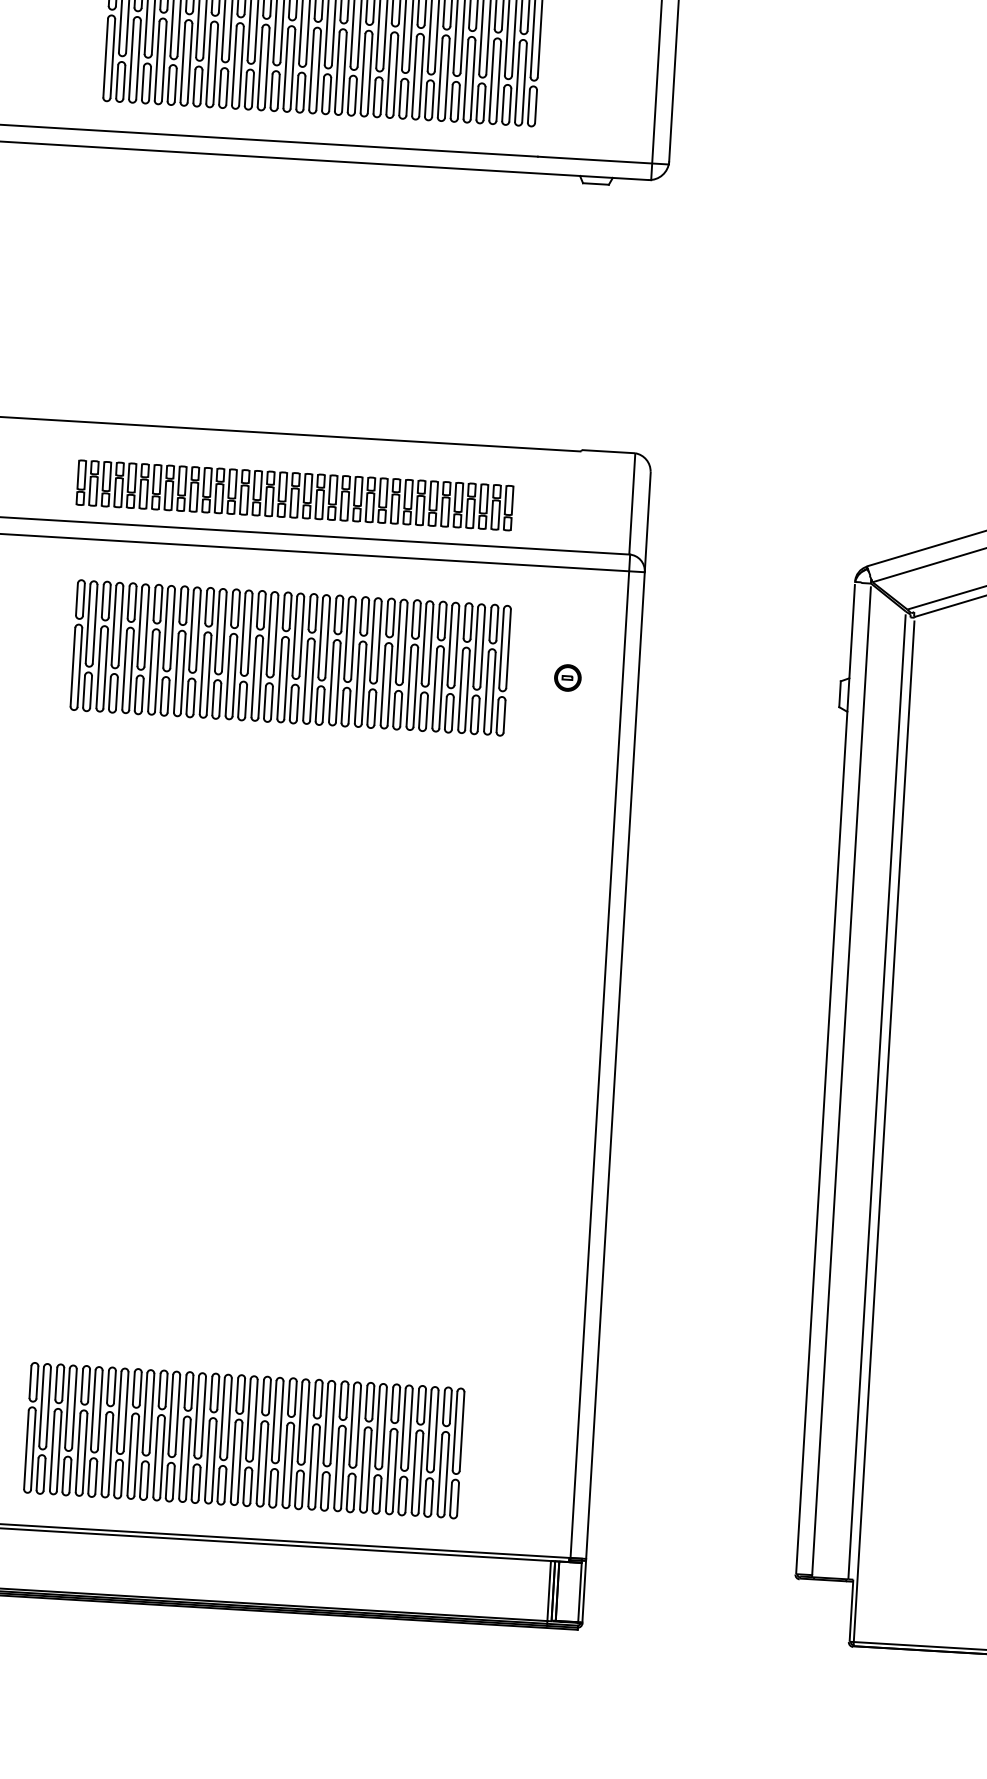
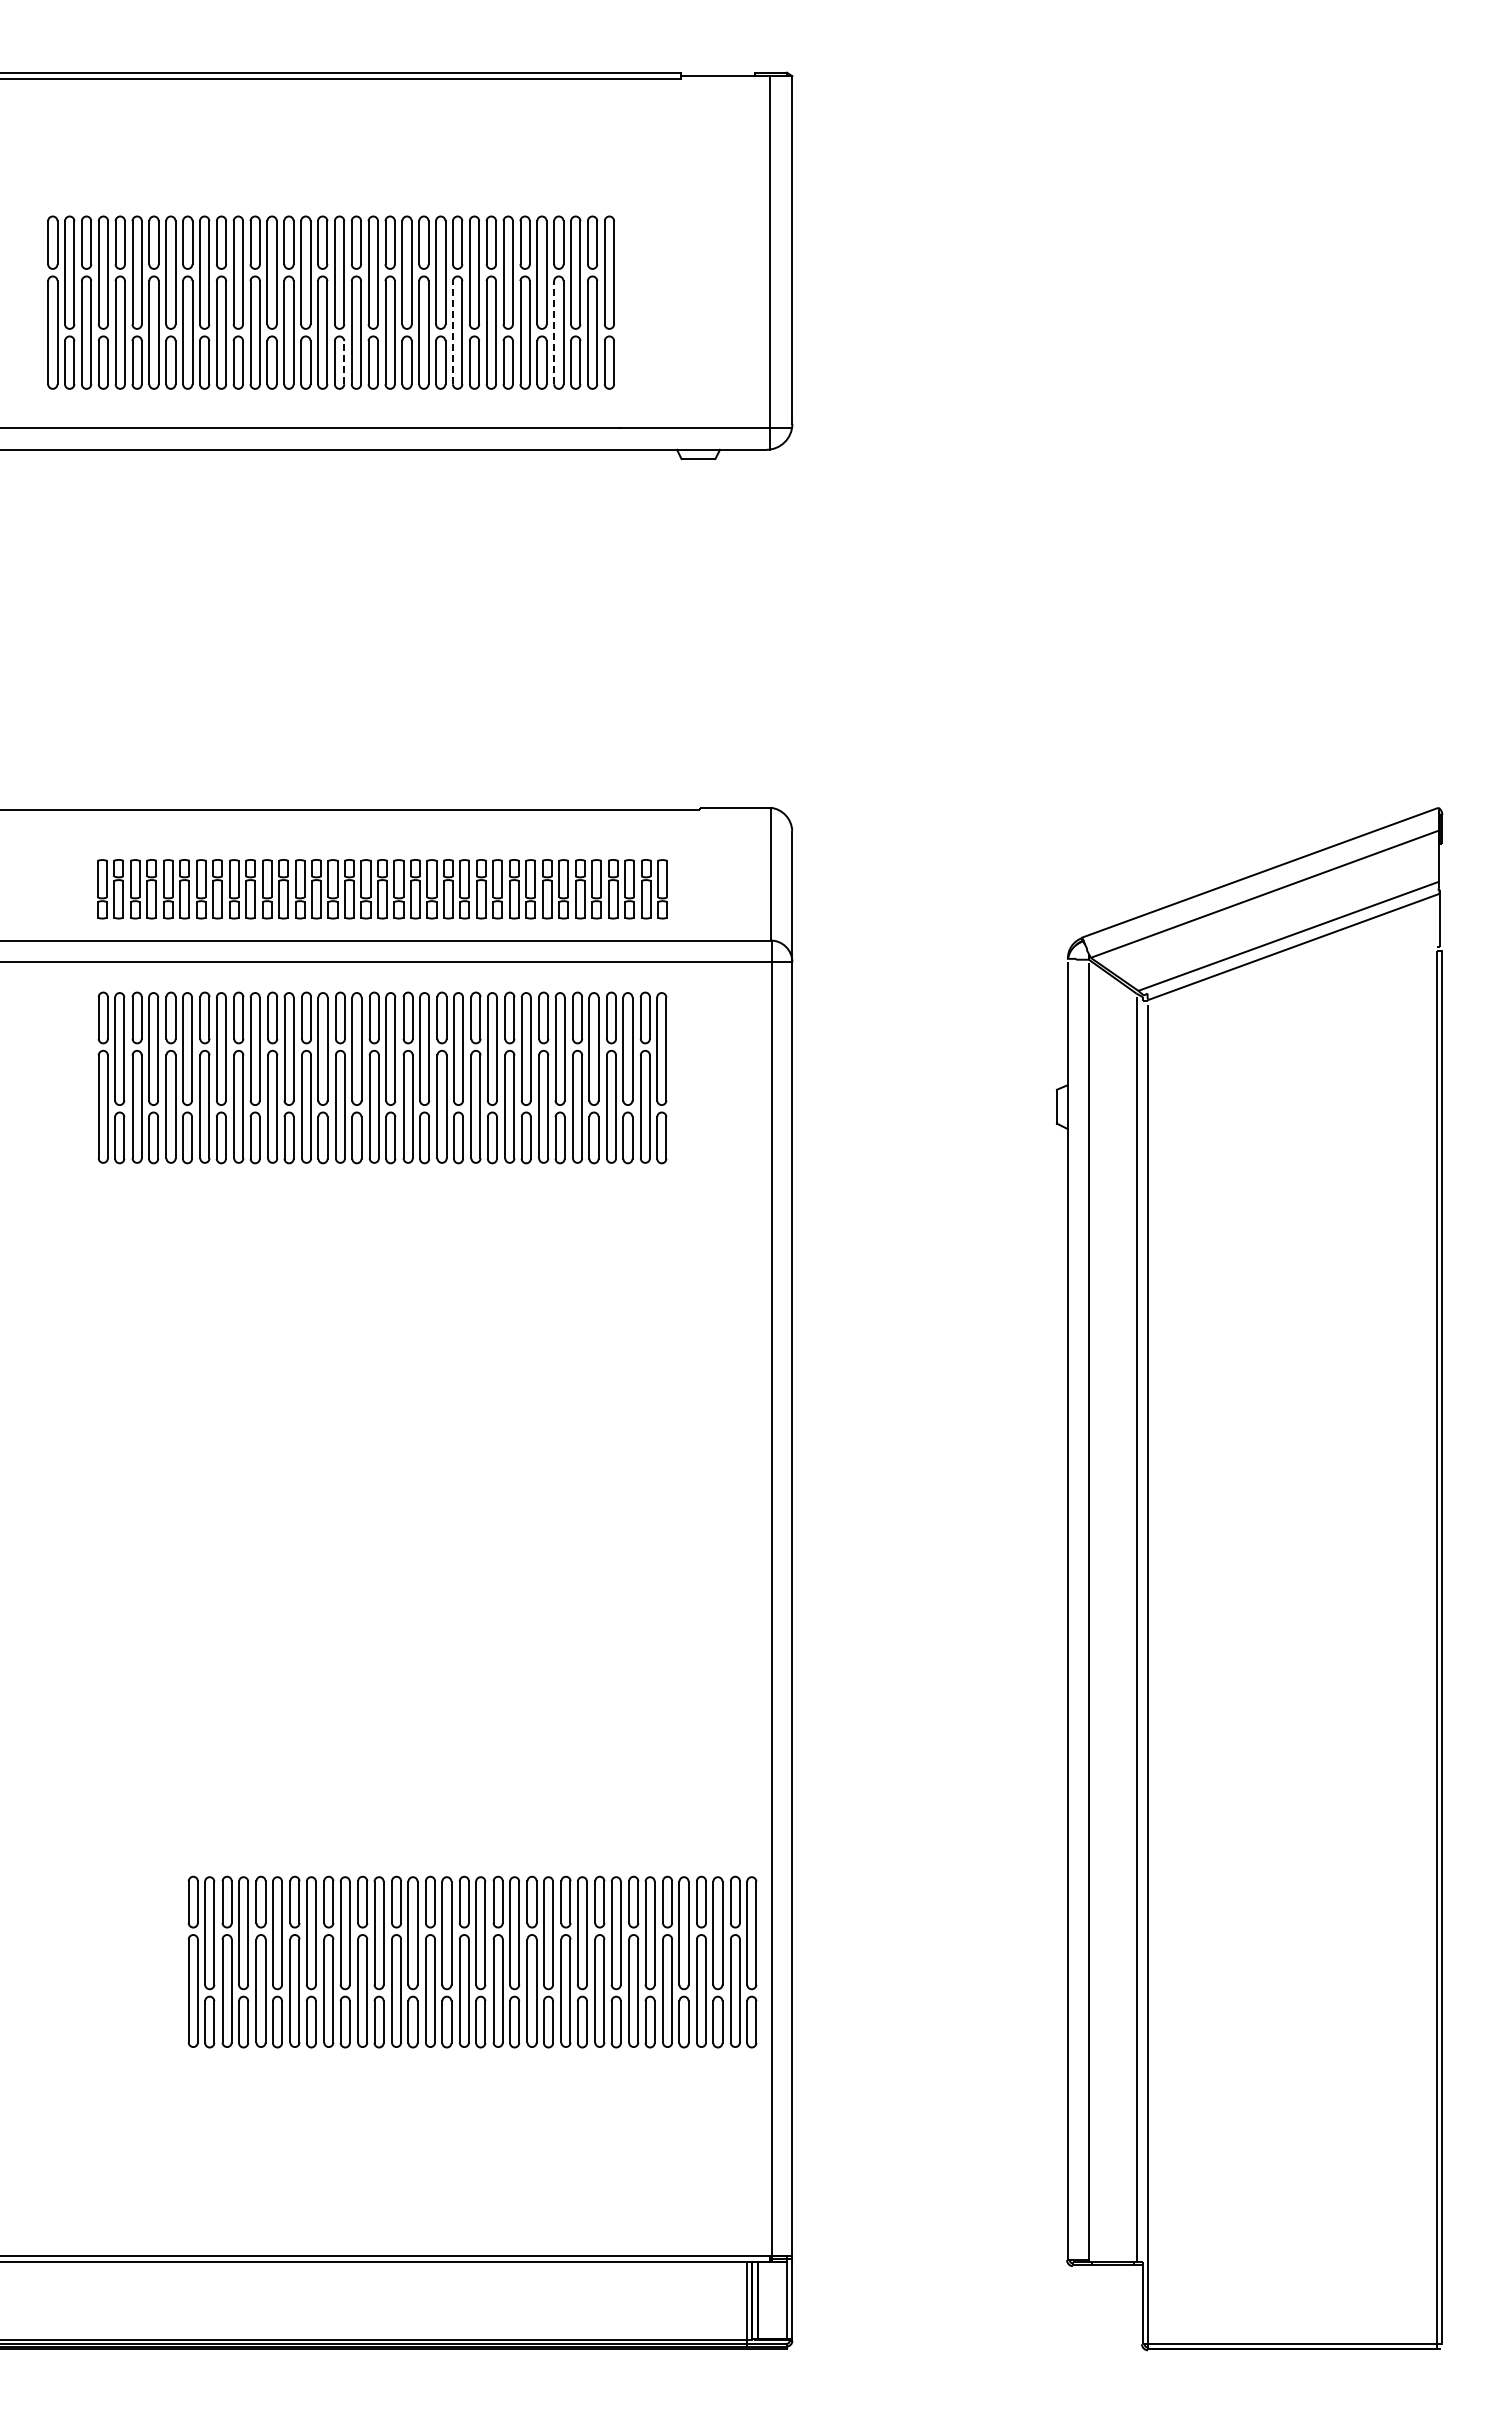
line: (414, 76) -> (453, 332), solid -> dashed
line: (491, 80) -> (554, 332), solid -> dashed
line: (330, 94) -> (344, 362), solid -> dashed
part: (295, 495) -> (382, 889), moved
part: (290, 657) -> (382, 1077), moved
part: (567, 677) -> (699, 1106), removed
part: (244, 1440) -> (472, 1961), moved

